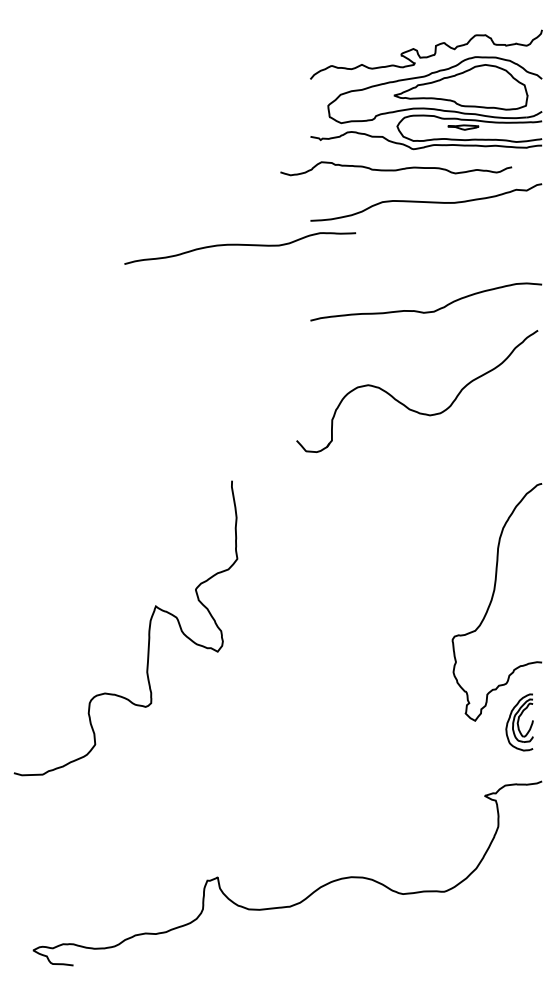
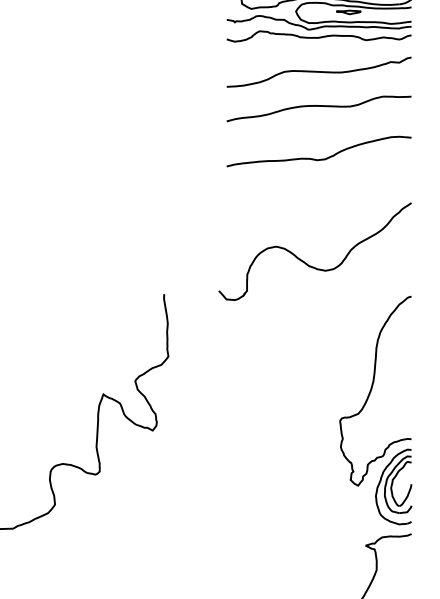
curve: (396, 169) -> (319, 37), moved
curve: (240, 245) -> (319, 106), moved
part: (406, 405) -> (306, 262), moved
part: (519, 722) -> (393, 487), size x1.67

